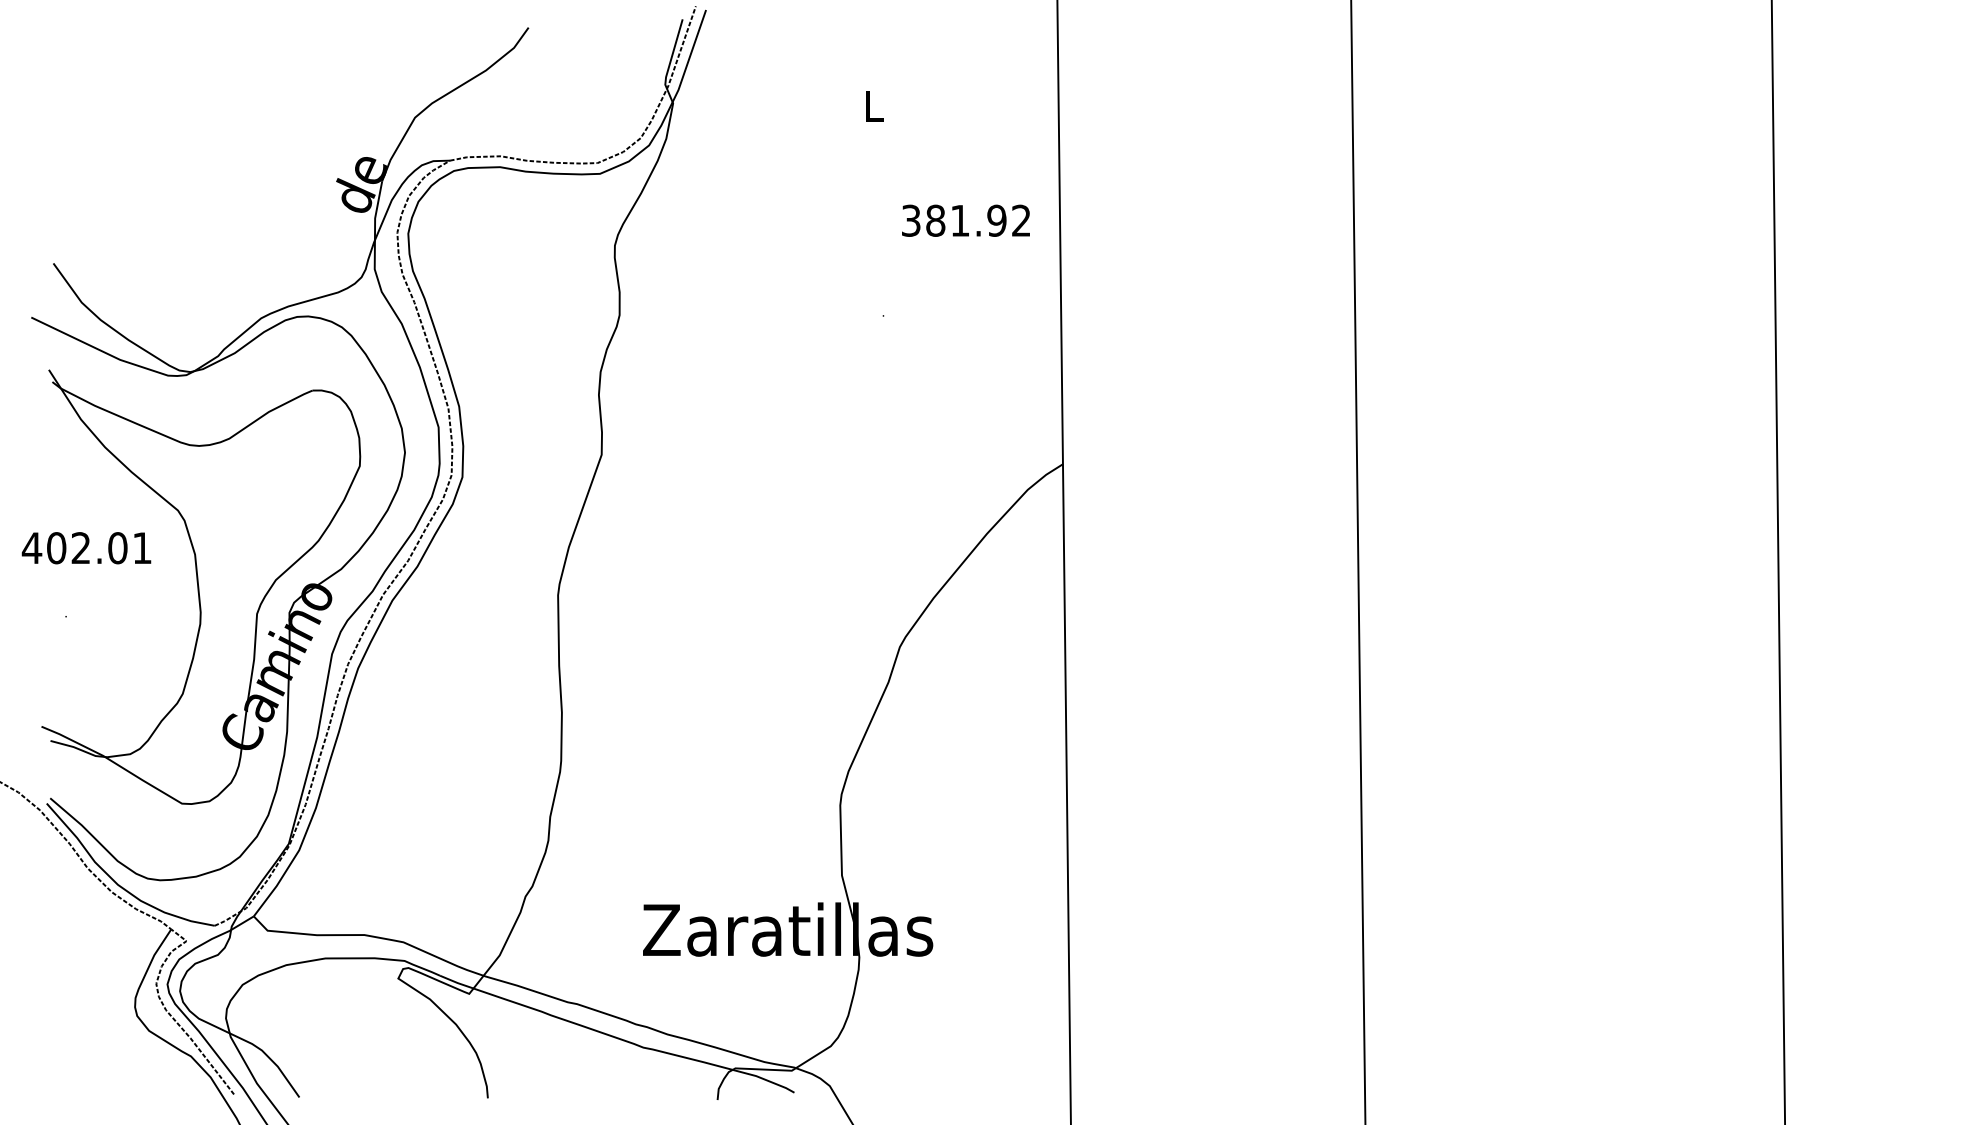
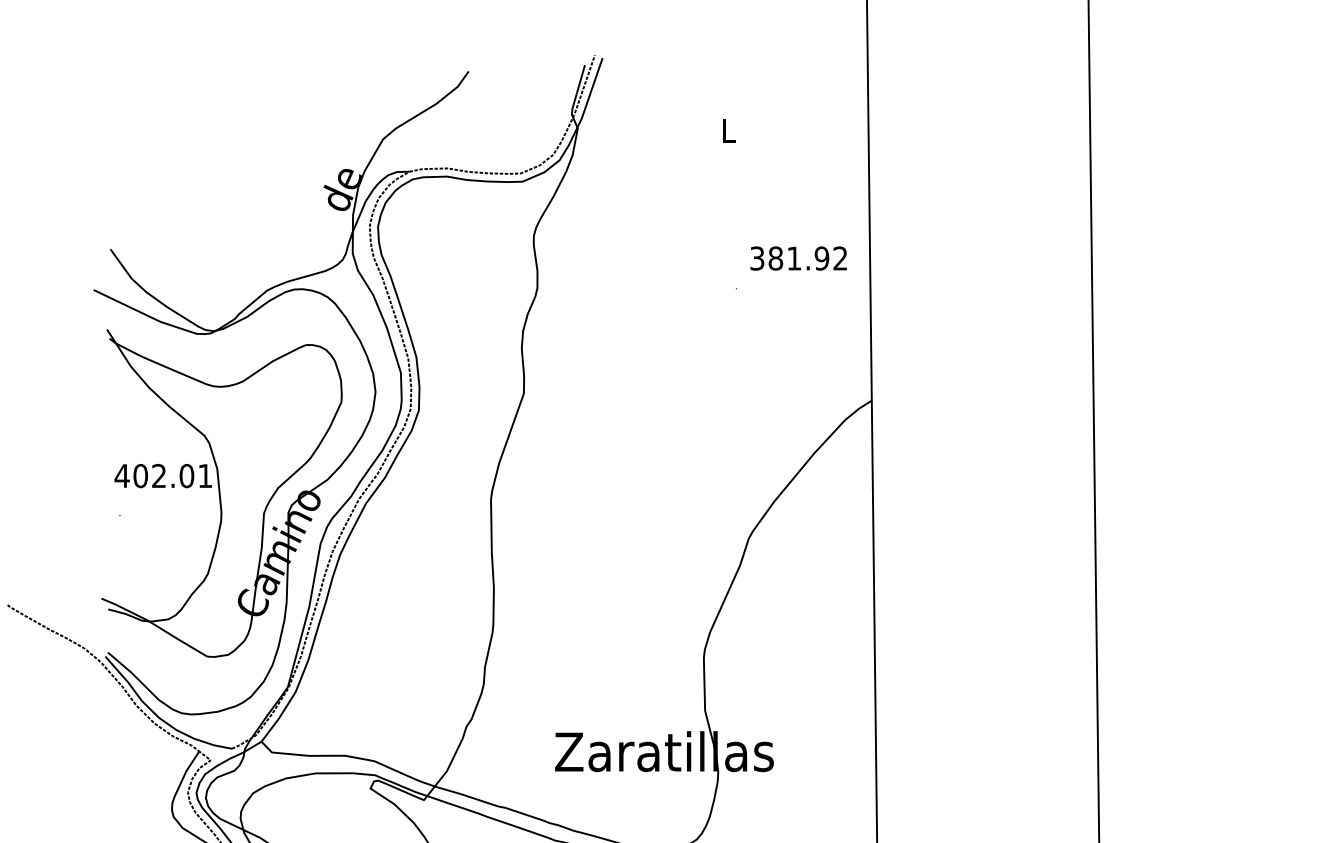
text: (965, 220) -> (798, 258), moved
text: (86, 548) -> (163, 476), moved

